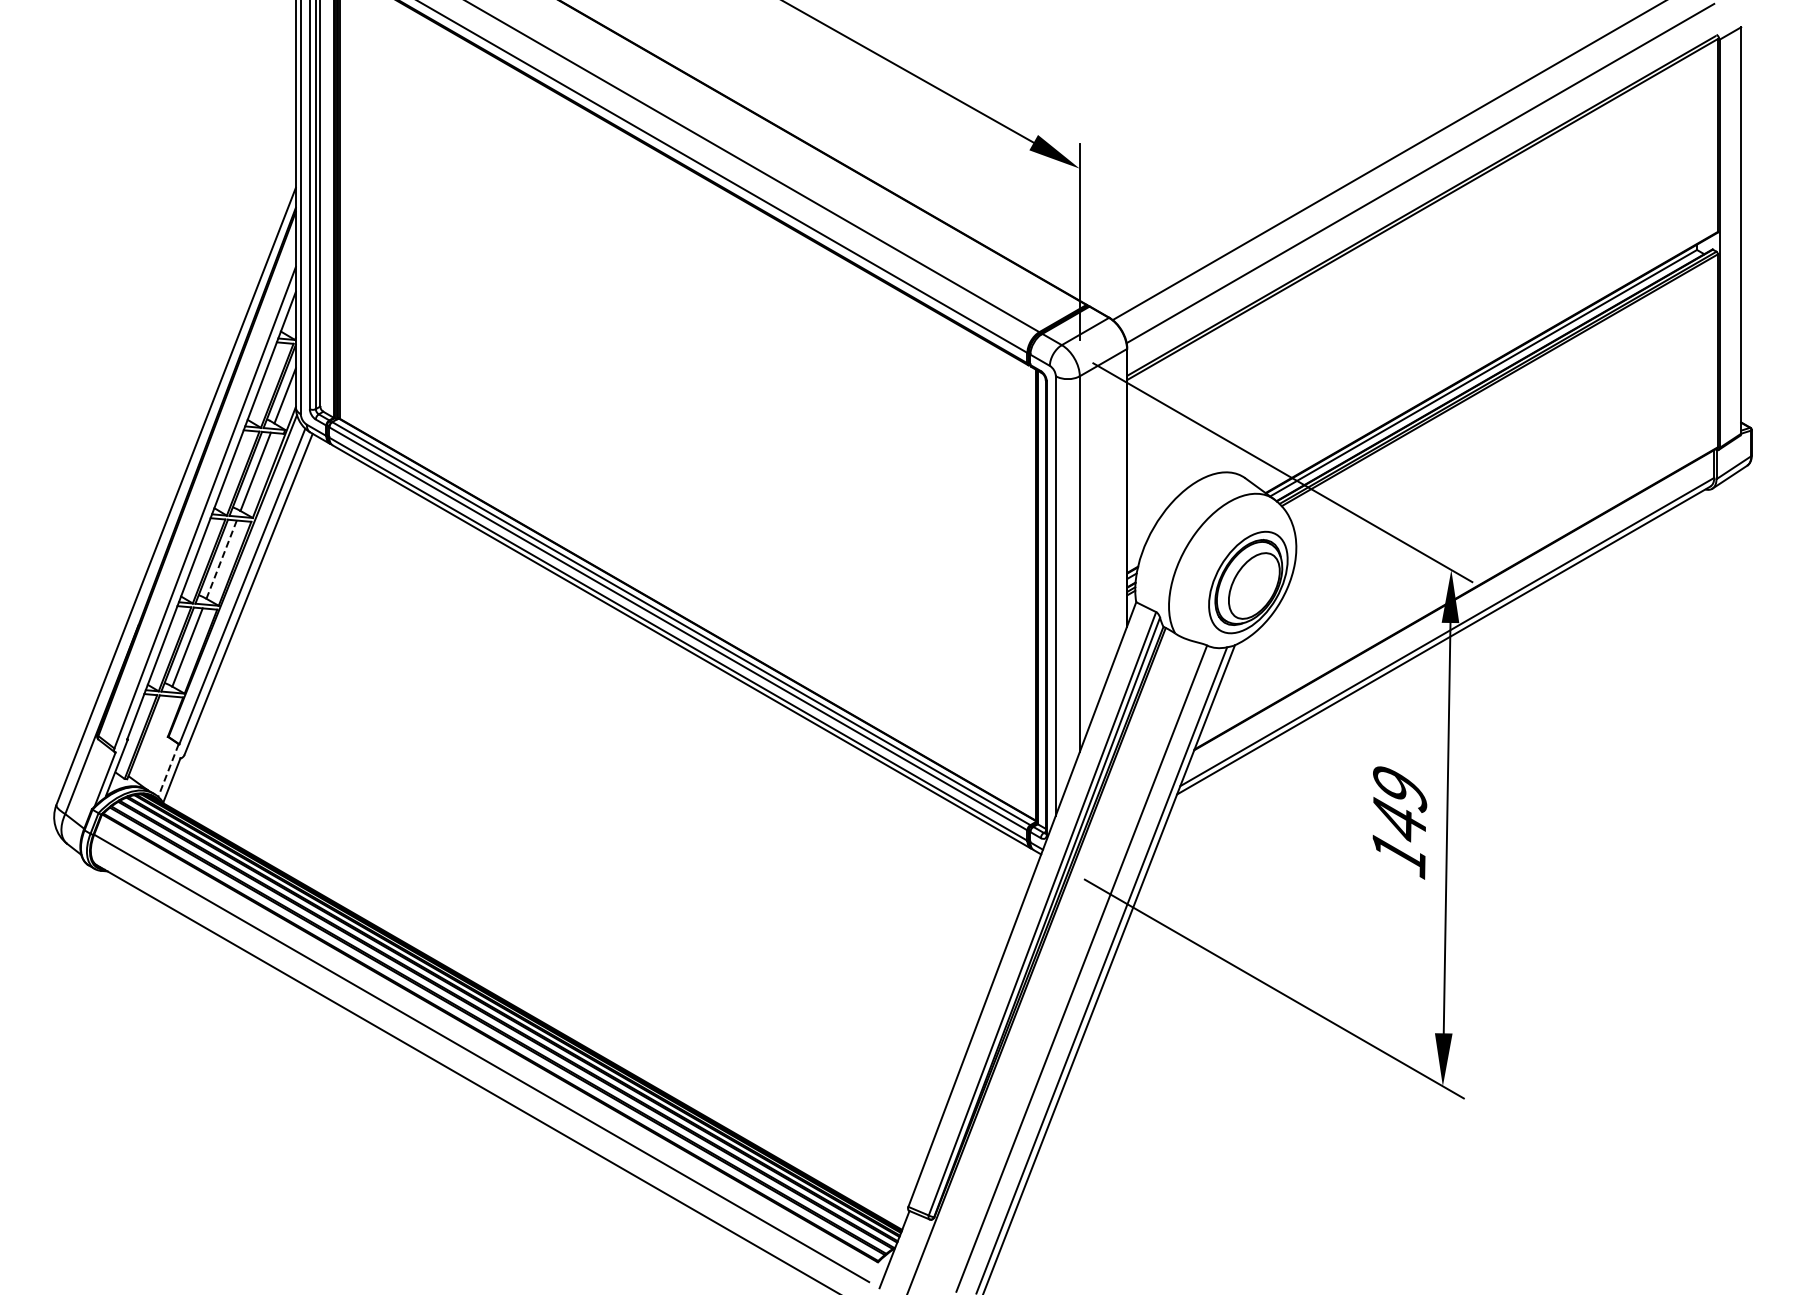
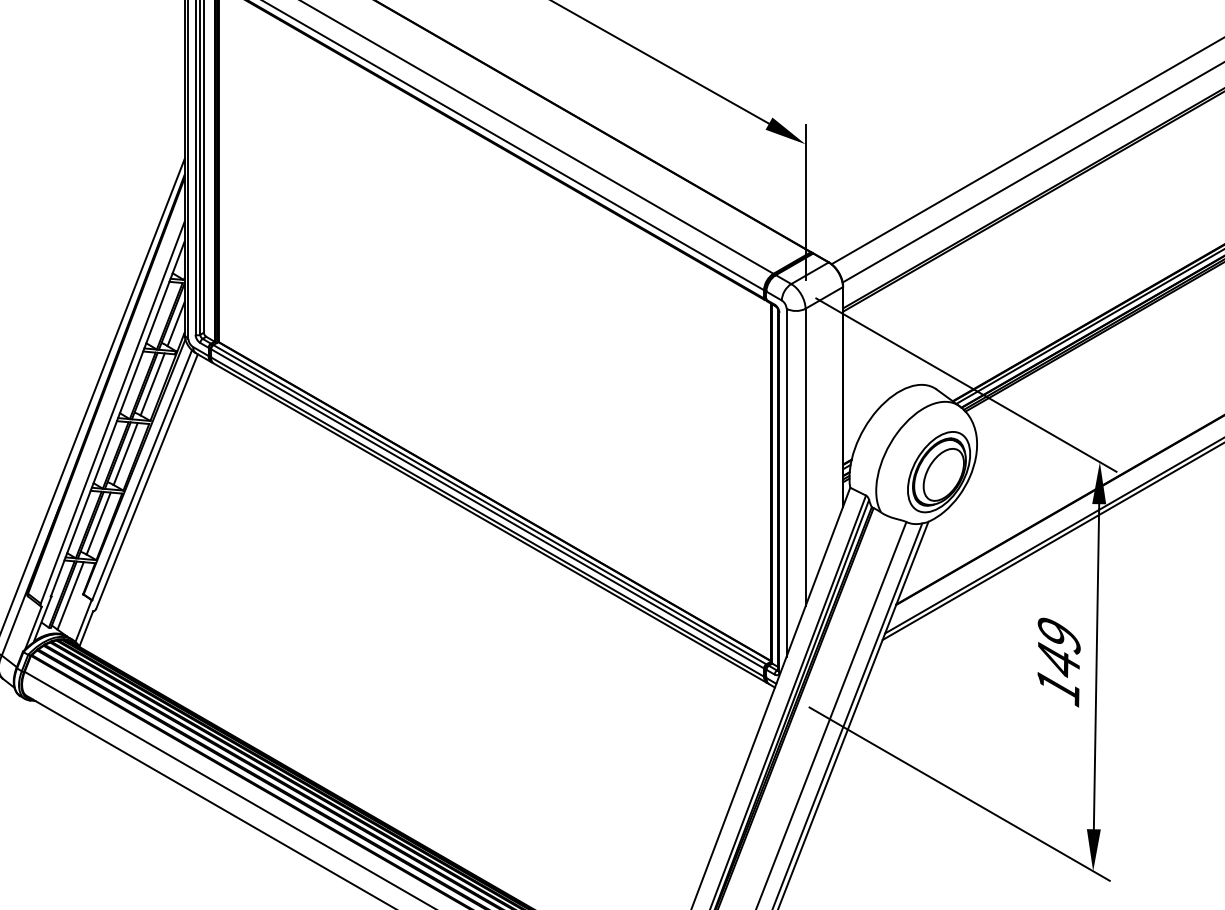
line: (221, 559) -> (125, 453), dashed -> solid
line: (151, 738) -> (70, 595), added
line: (168, 770) -> (83, 621), dashed -> solid

